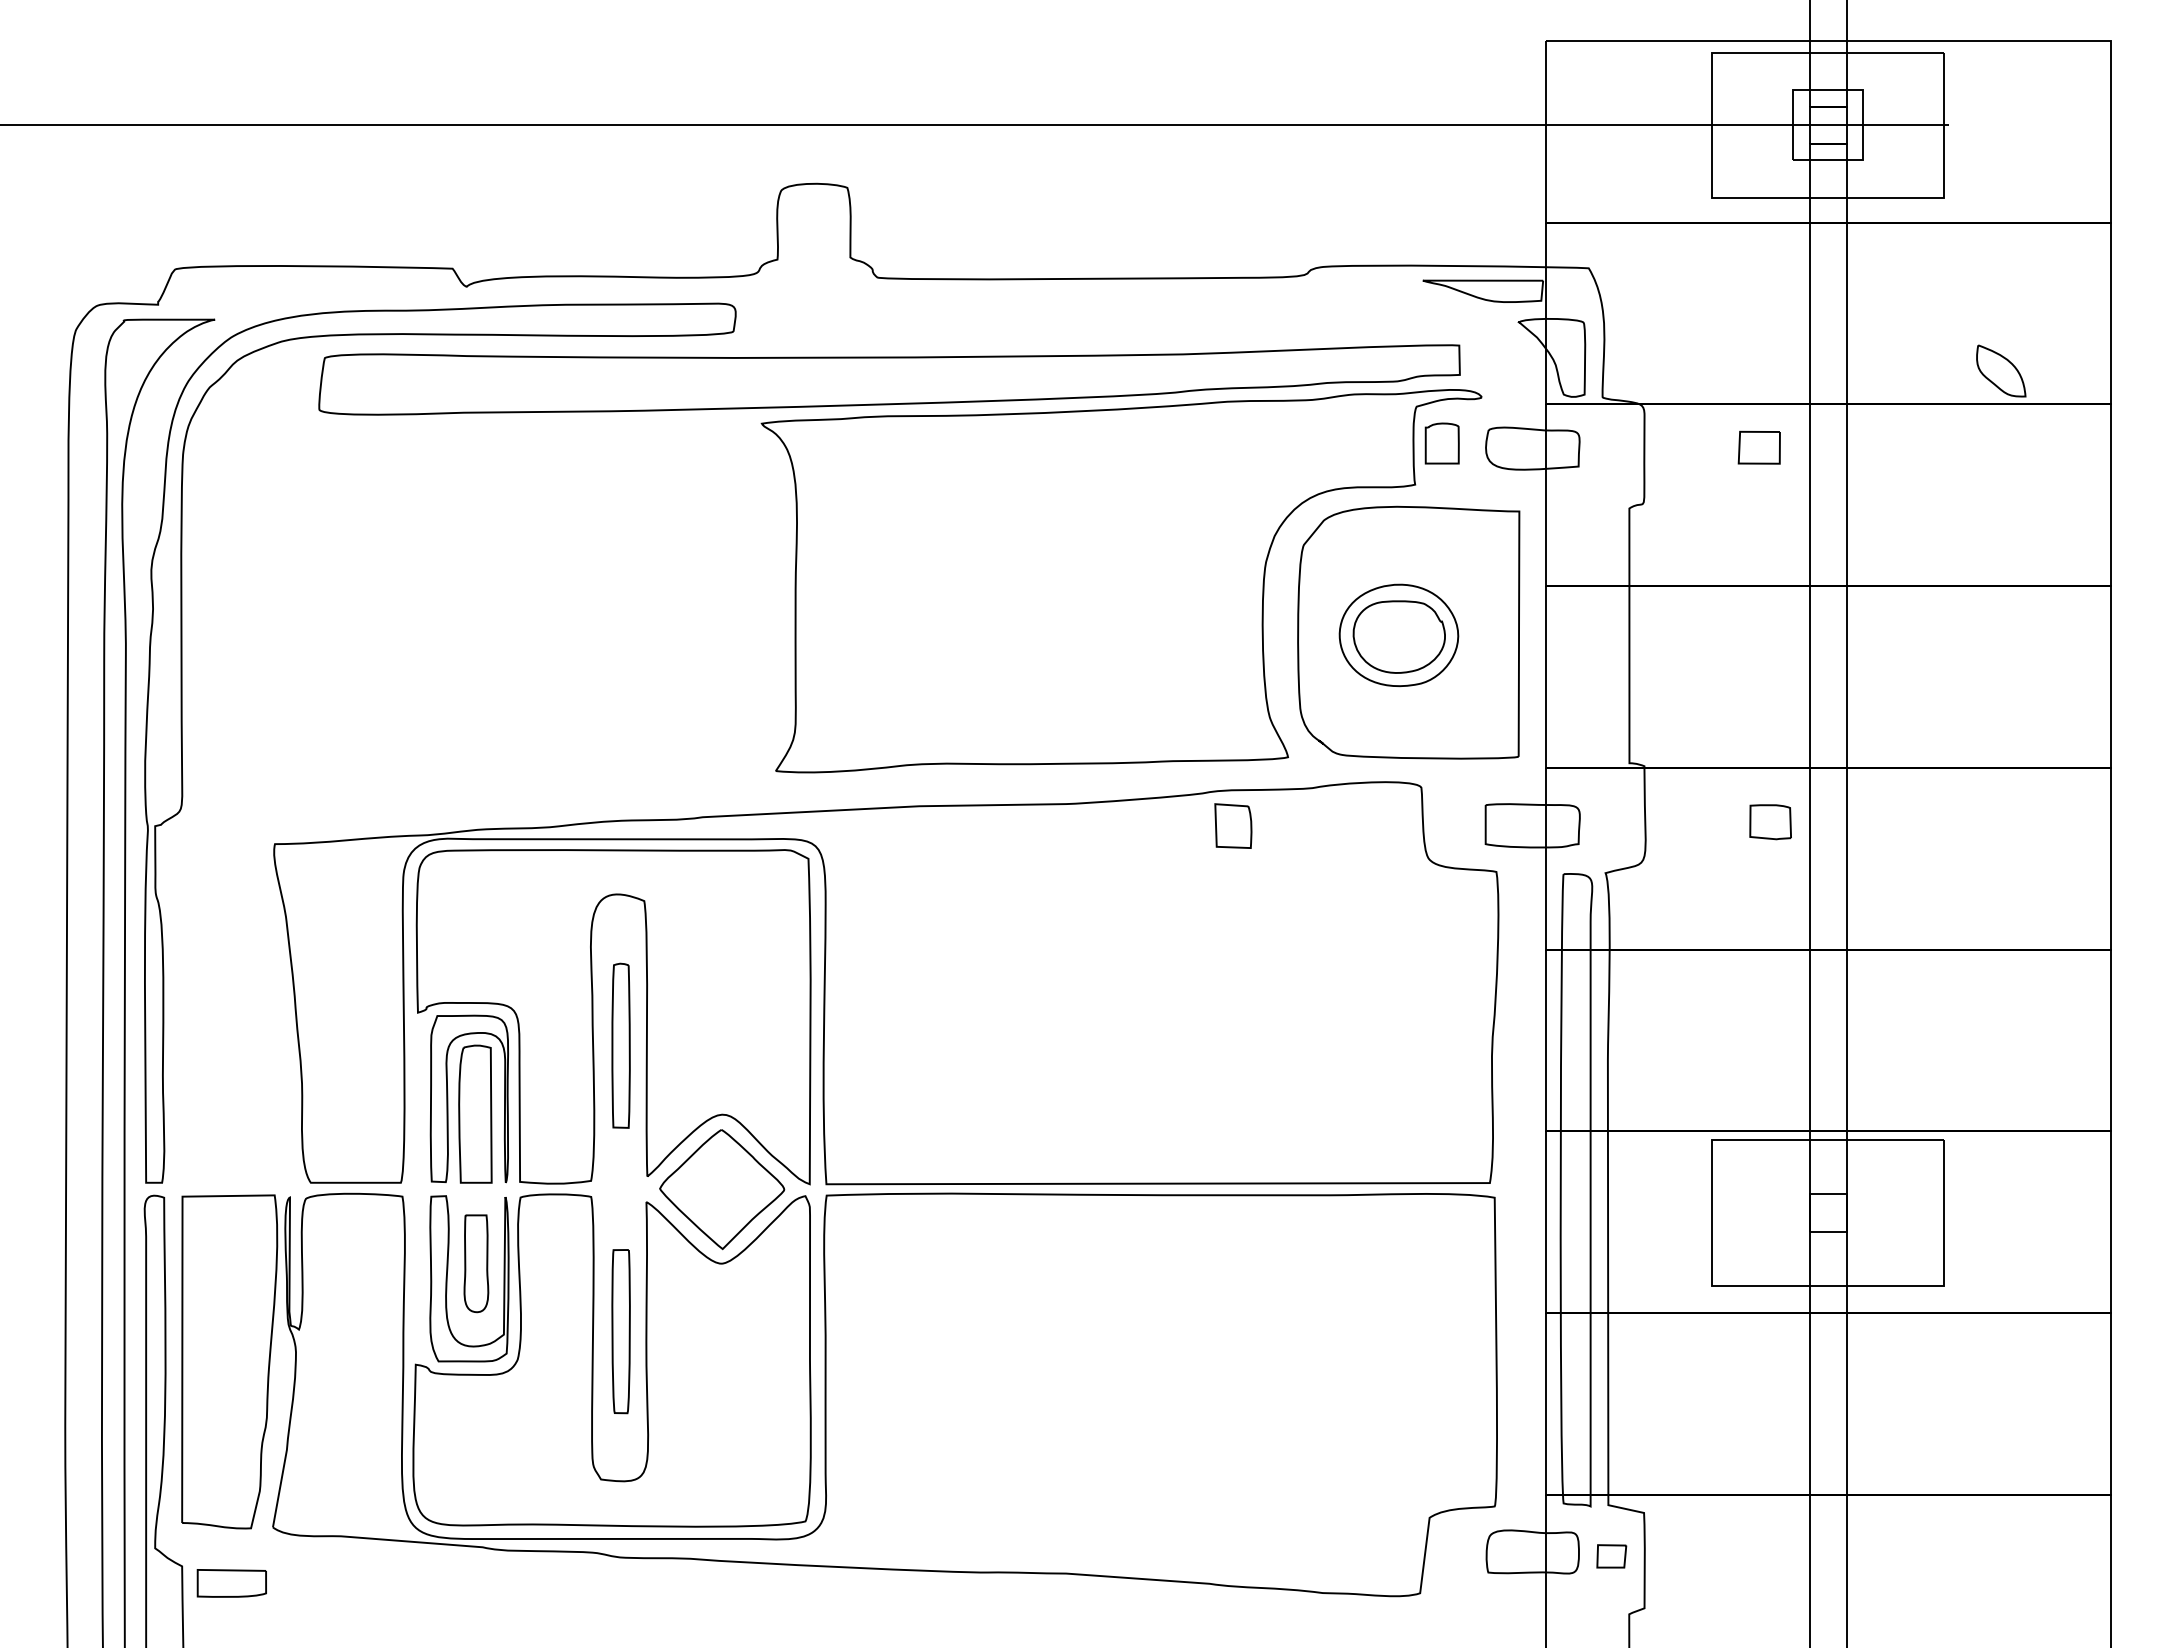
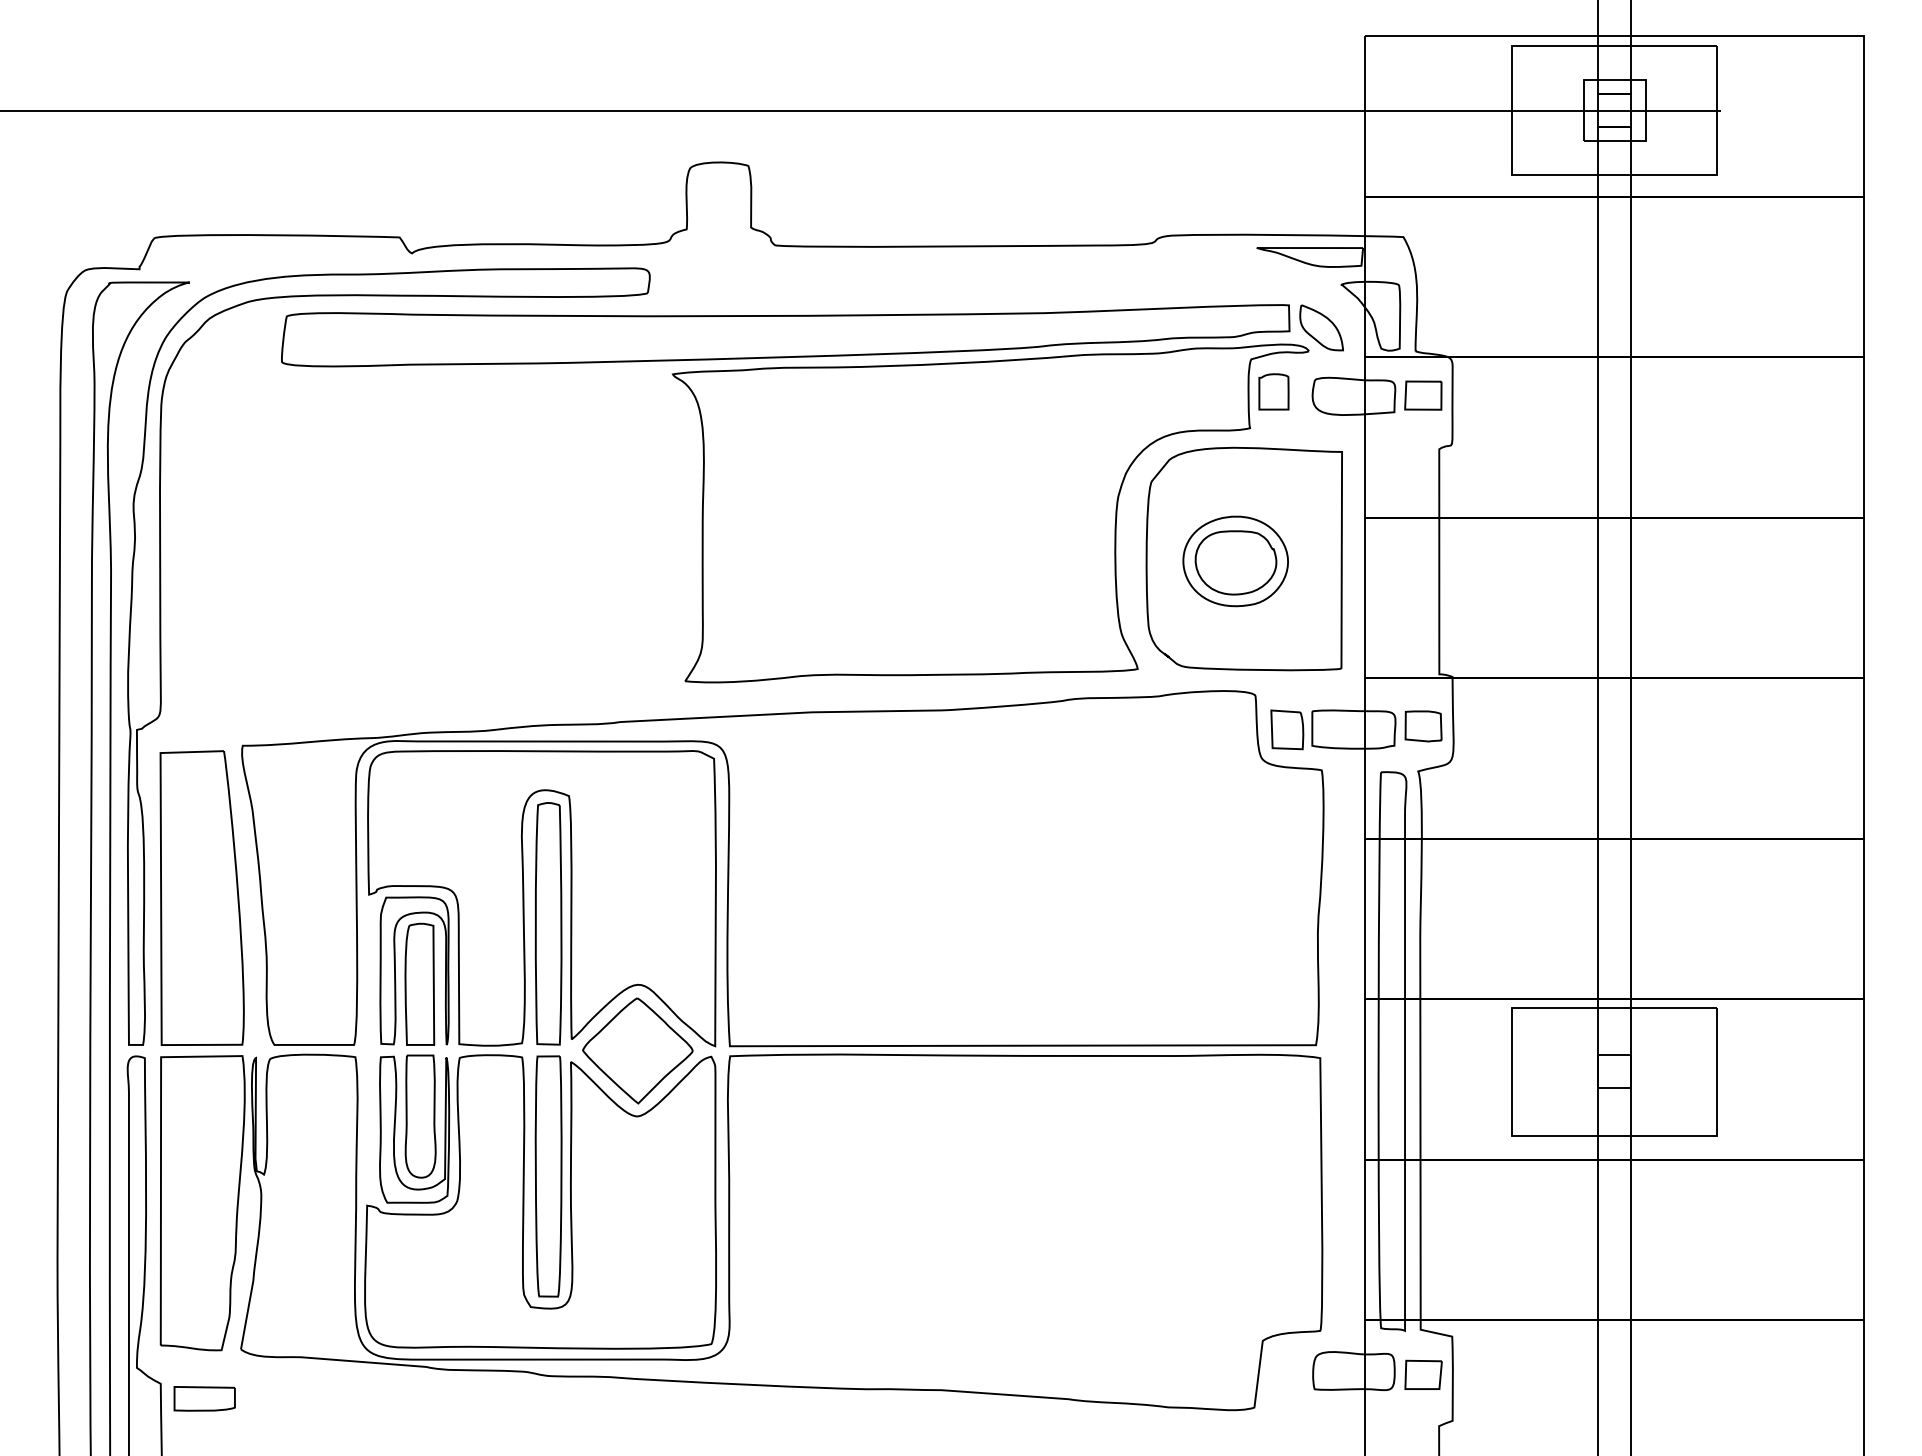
part: (2001, 370) -> (1321, 327), moved
part: (1758, 447) -> (1422, 395), moved
part: (1770, 822) -> (1423, 726), moved
part: (1233, 825) -> (1287, 729), moved
part: (229, 1016) -> (202, 898), added
part: (620, 1045) -> (548, 923), size x1.67
part: (476, 1263) -> (420, 1116), size x1.43
part: (620, 1331) -> (548, 1176), size x1.67
part: (1611, 1556) -> (1423, 1375), size x1.43

